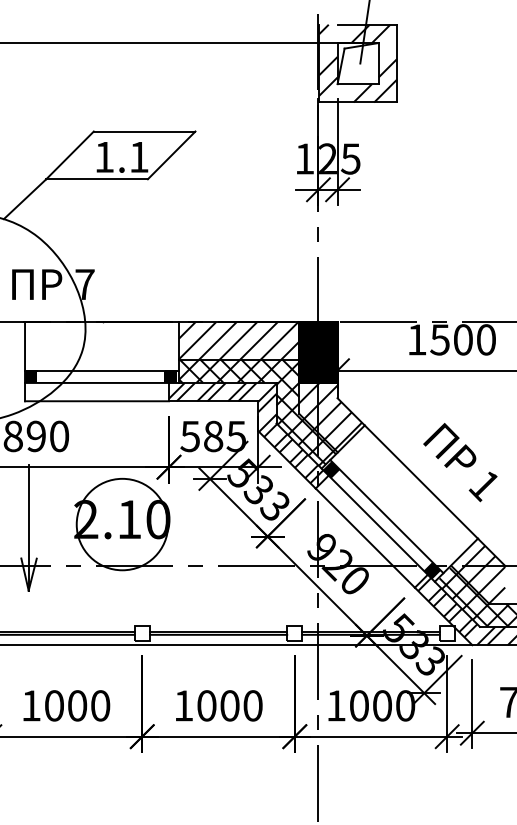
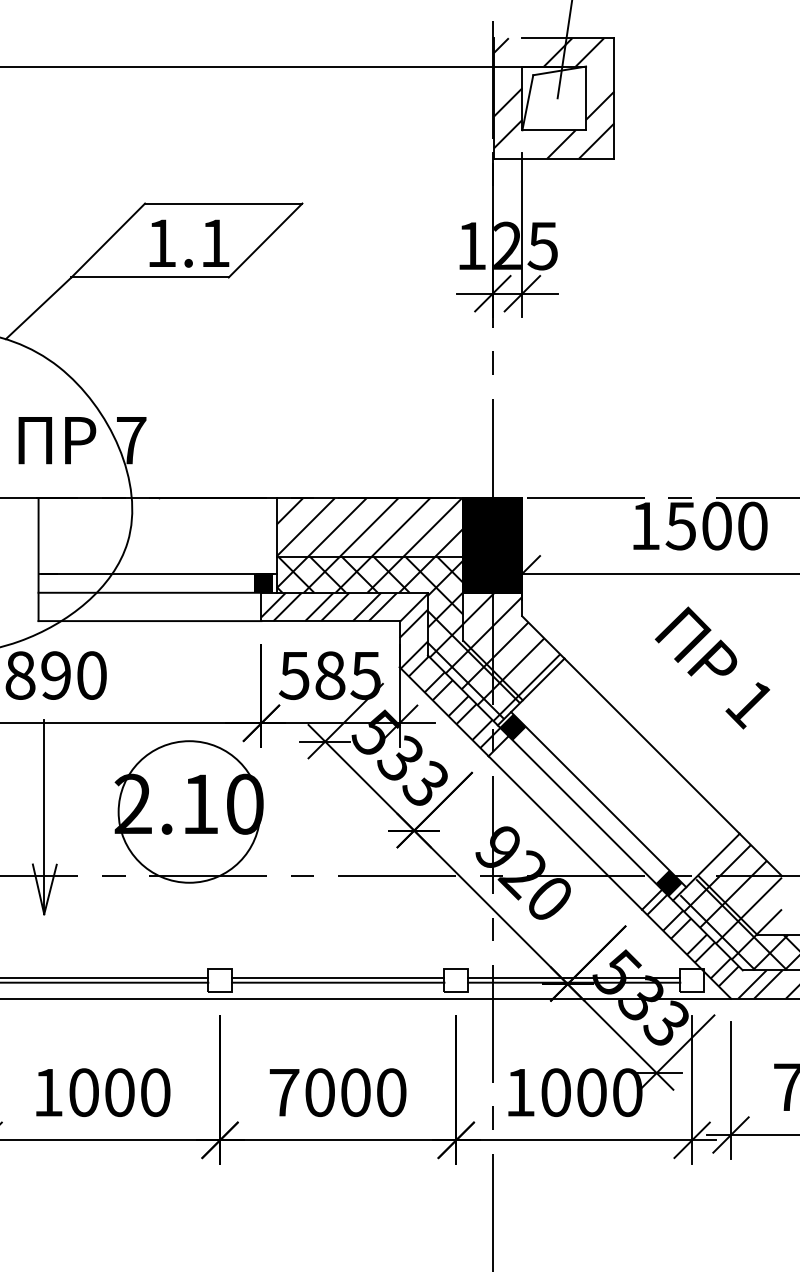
fill: (31, 376) -> (48, 582), removed
text: (460, 462) -> (712, 667), moved
text: (183, 705) -> (283, 1092), 1000 -> 7000

